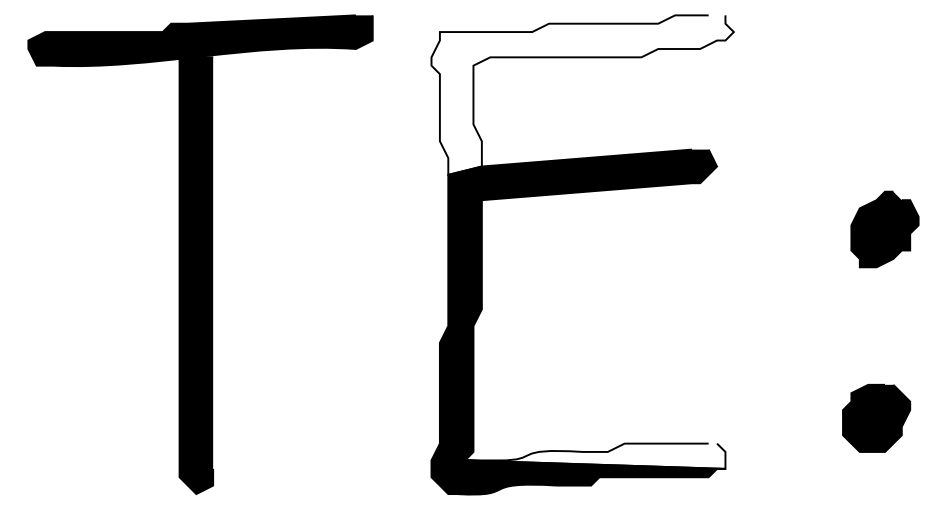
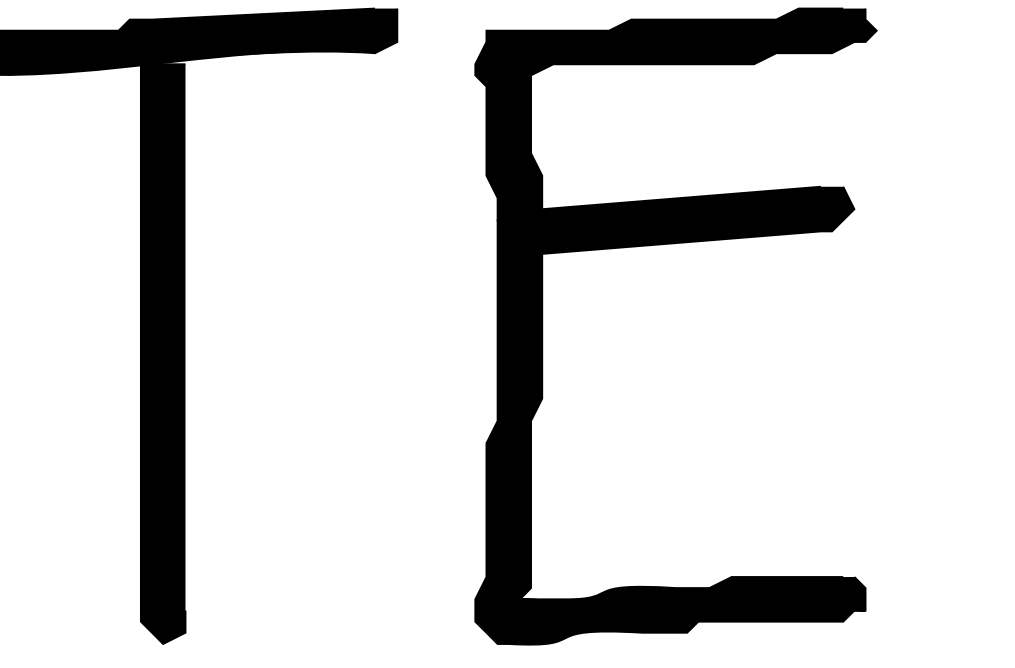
fill: (582, 94) -> (675, 113), added
fill: (595, 455) -> (693, 592), added

